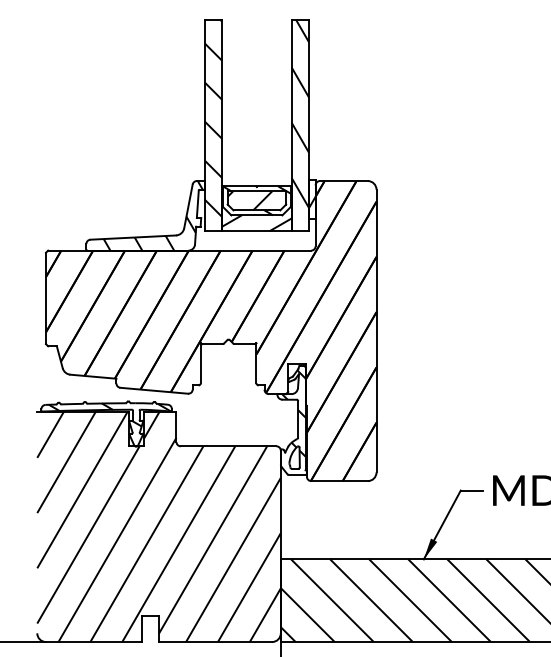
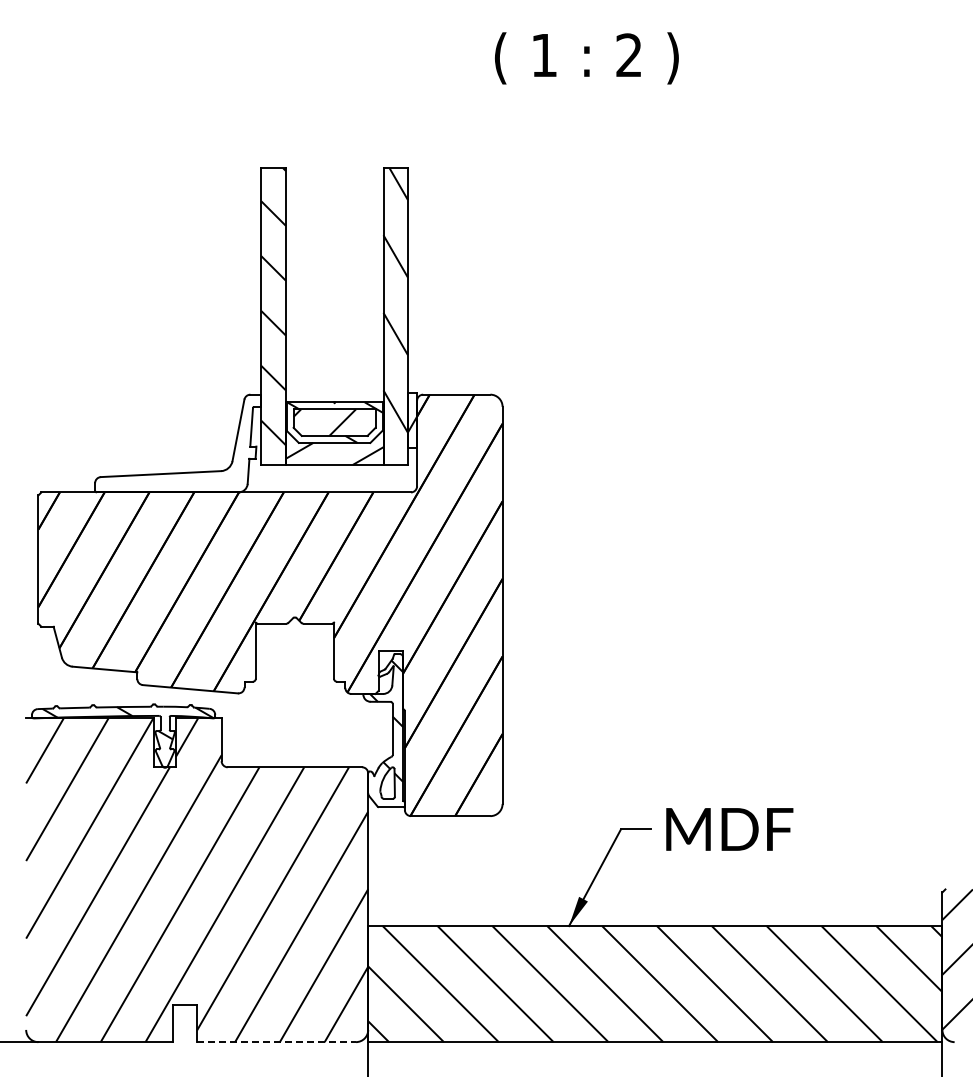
hatch: (152, 215) -> (188, 443), removed
line: (216, 642) -> (277, 1042), solid -> dashed

